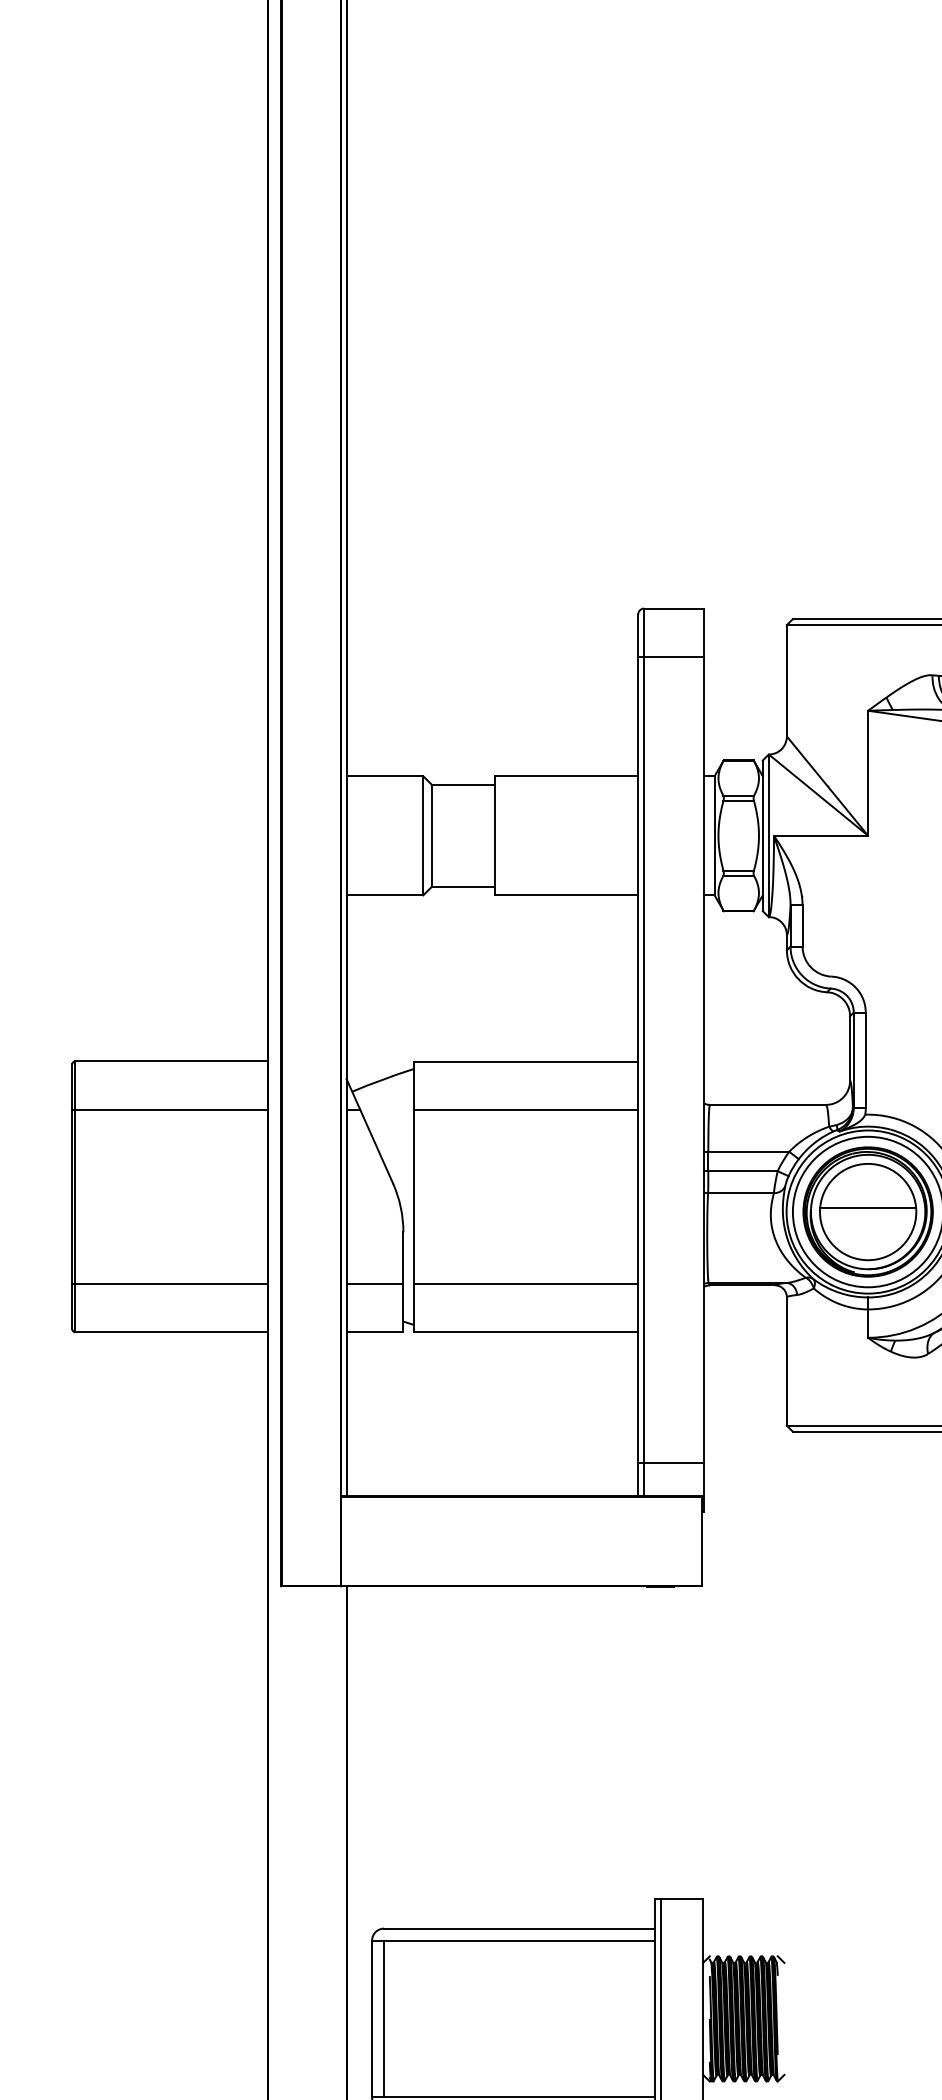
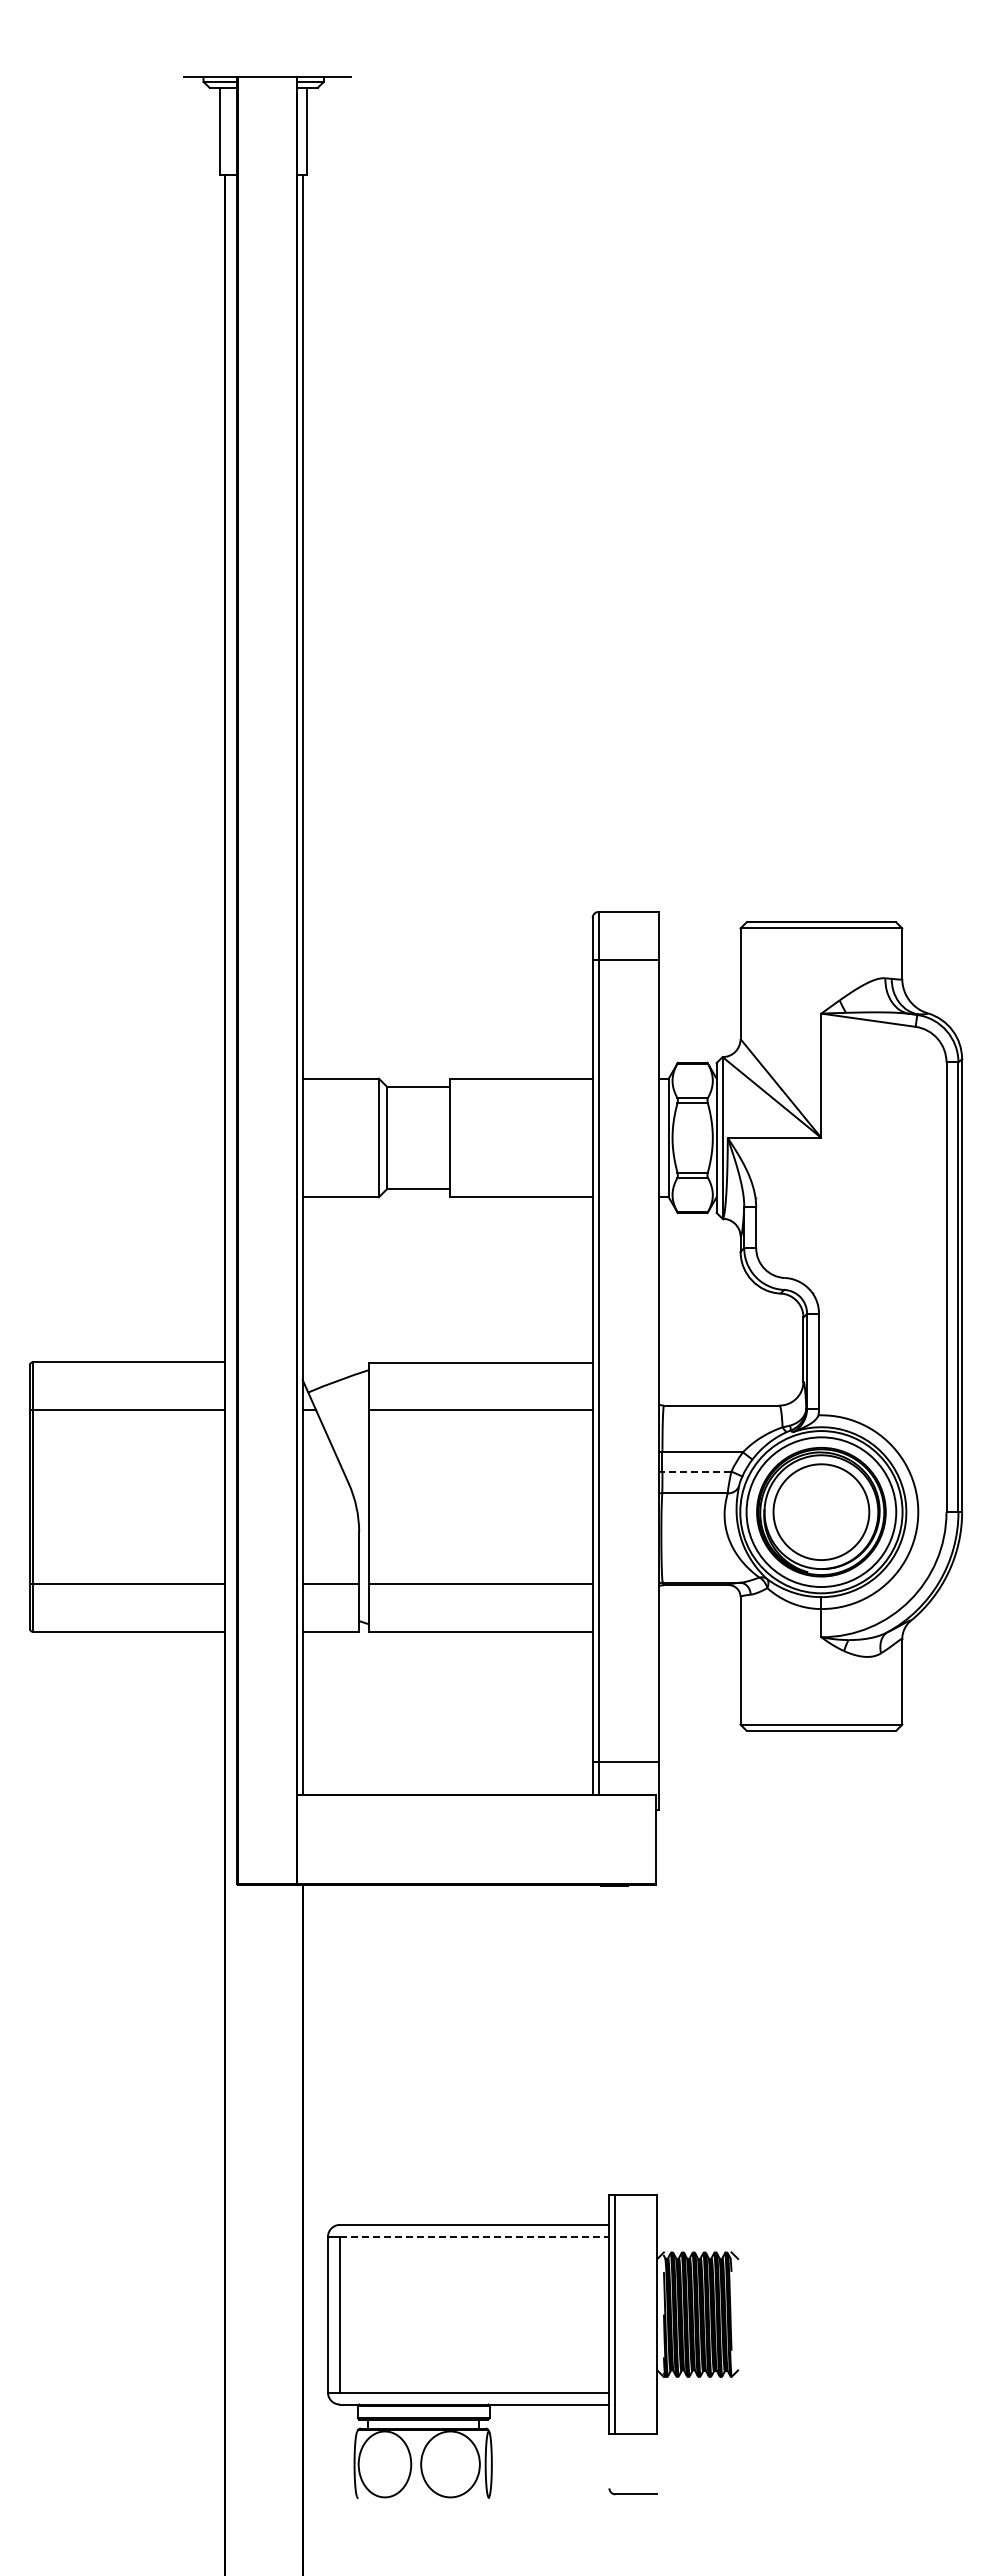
line: (742, 1171) -> (696, 1471), solid -> dashed
line: (868, 1208) -> (821, 1508), removed
line: (519, 1940) -> (474, 2236), solid -> dashed

